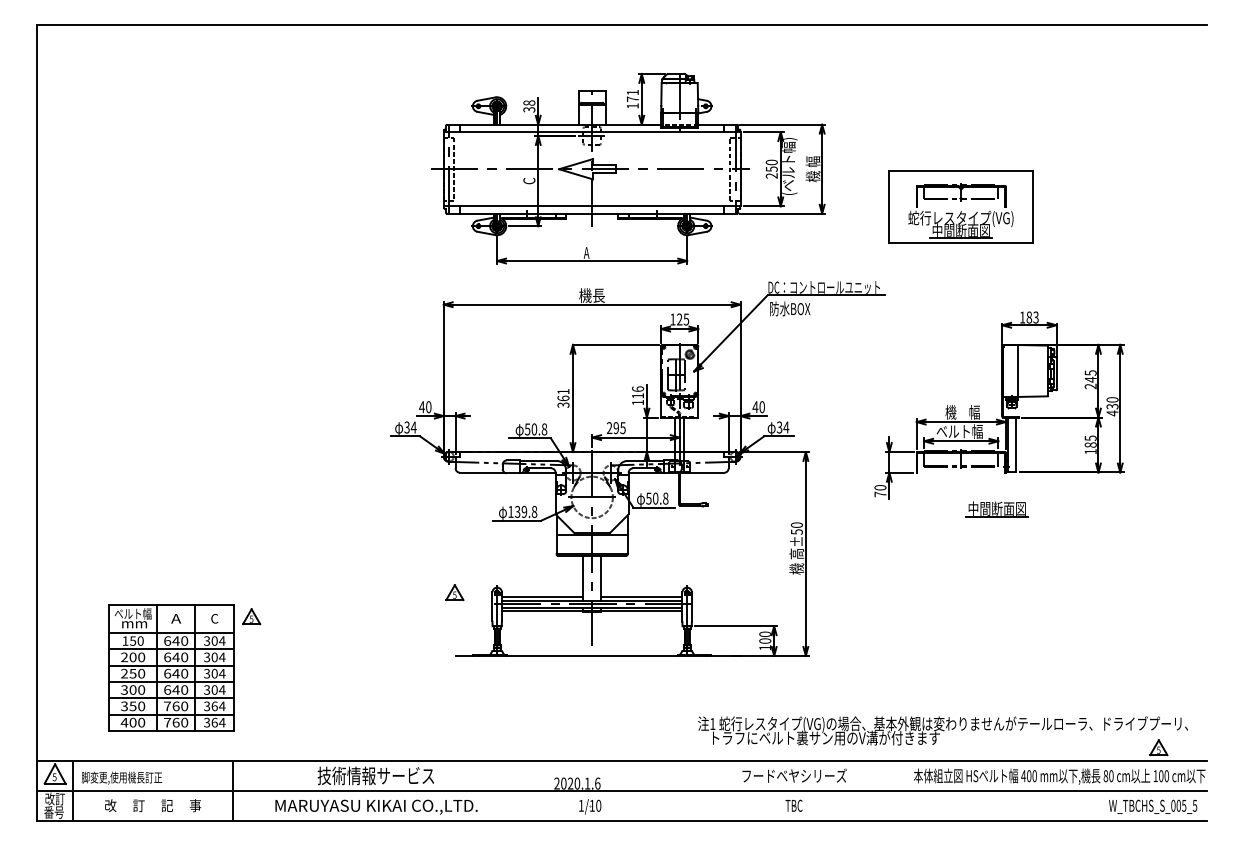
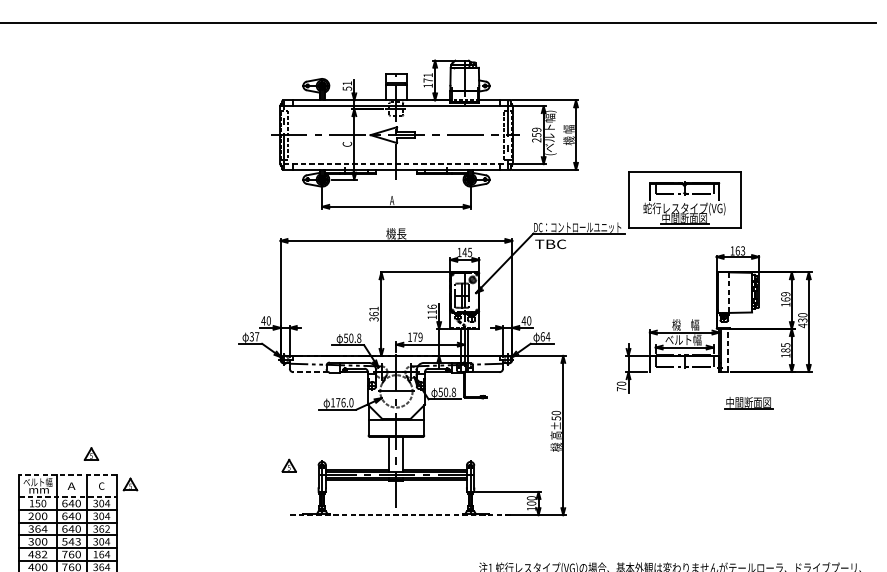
text: (529, 106) -> (347, 86), 38 -> 51
text: (771, 162) -> (536, 129), 250 -> 259
line: (592, 206) -> (396, 164), solid -> dashed
part: (960, 206) -> (684, 199), moved
text: (789, 308) -> (550, 243), 防水BOX -> TBC
text: (1029, 317) -> (737, 250), 183 -> 163
text: (679, 319) -> (464, 252), 125 -> 145
line: (1017, 370) -> (728, 292), solid -> dashed
text: (1090, 379) -> (785, 299), 245 -> 169
text: (413, 427) -> (256, 336), 34 -> 37
text: (779, 427) -> (542, 336), 34 -> 64
text: (615, 428) -> (414, 337), 295 -> 179
line: (1016, 444) -> (727, 350), solid -> dashed
line: (482, 472) -> (310, 371), solid -> dashed
part: (996, 509) -> (748, 403), moved
text: (525, 511) -> (344, 402), 139.8 -> 176.0
part: (201, 577) -> (91, 453), added
line: (171, 604) -> (67, 475), solid -> dashed
line: (172, 632) -> (68, 496), solid -> dashed
line: (599, 655) -> (402, 514), solid -> dashed
text: (133, 673) -> (38, 528), 250 -> 364
text: (218, 673) -> (104, 528), 304 -> 362
text: (176, 689) -> (71, 541), 640 -> 543
text: (132, 706) -> (37, 554), 350 -> 482
text: (207, 706) -> (96, 554), 364 -> 164

